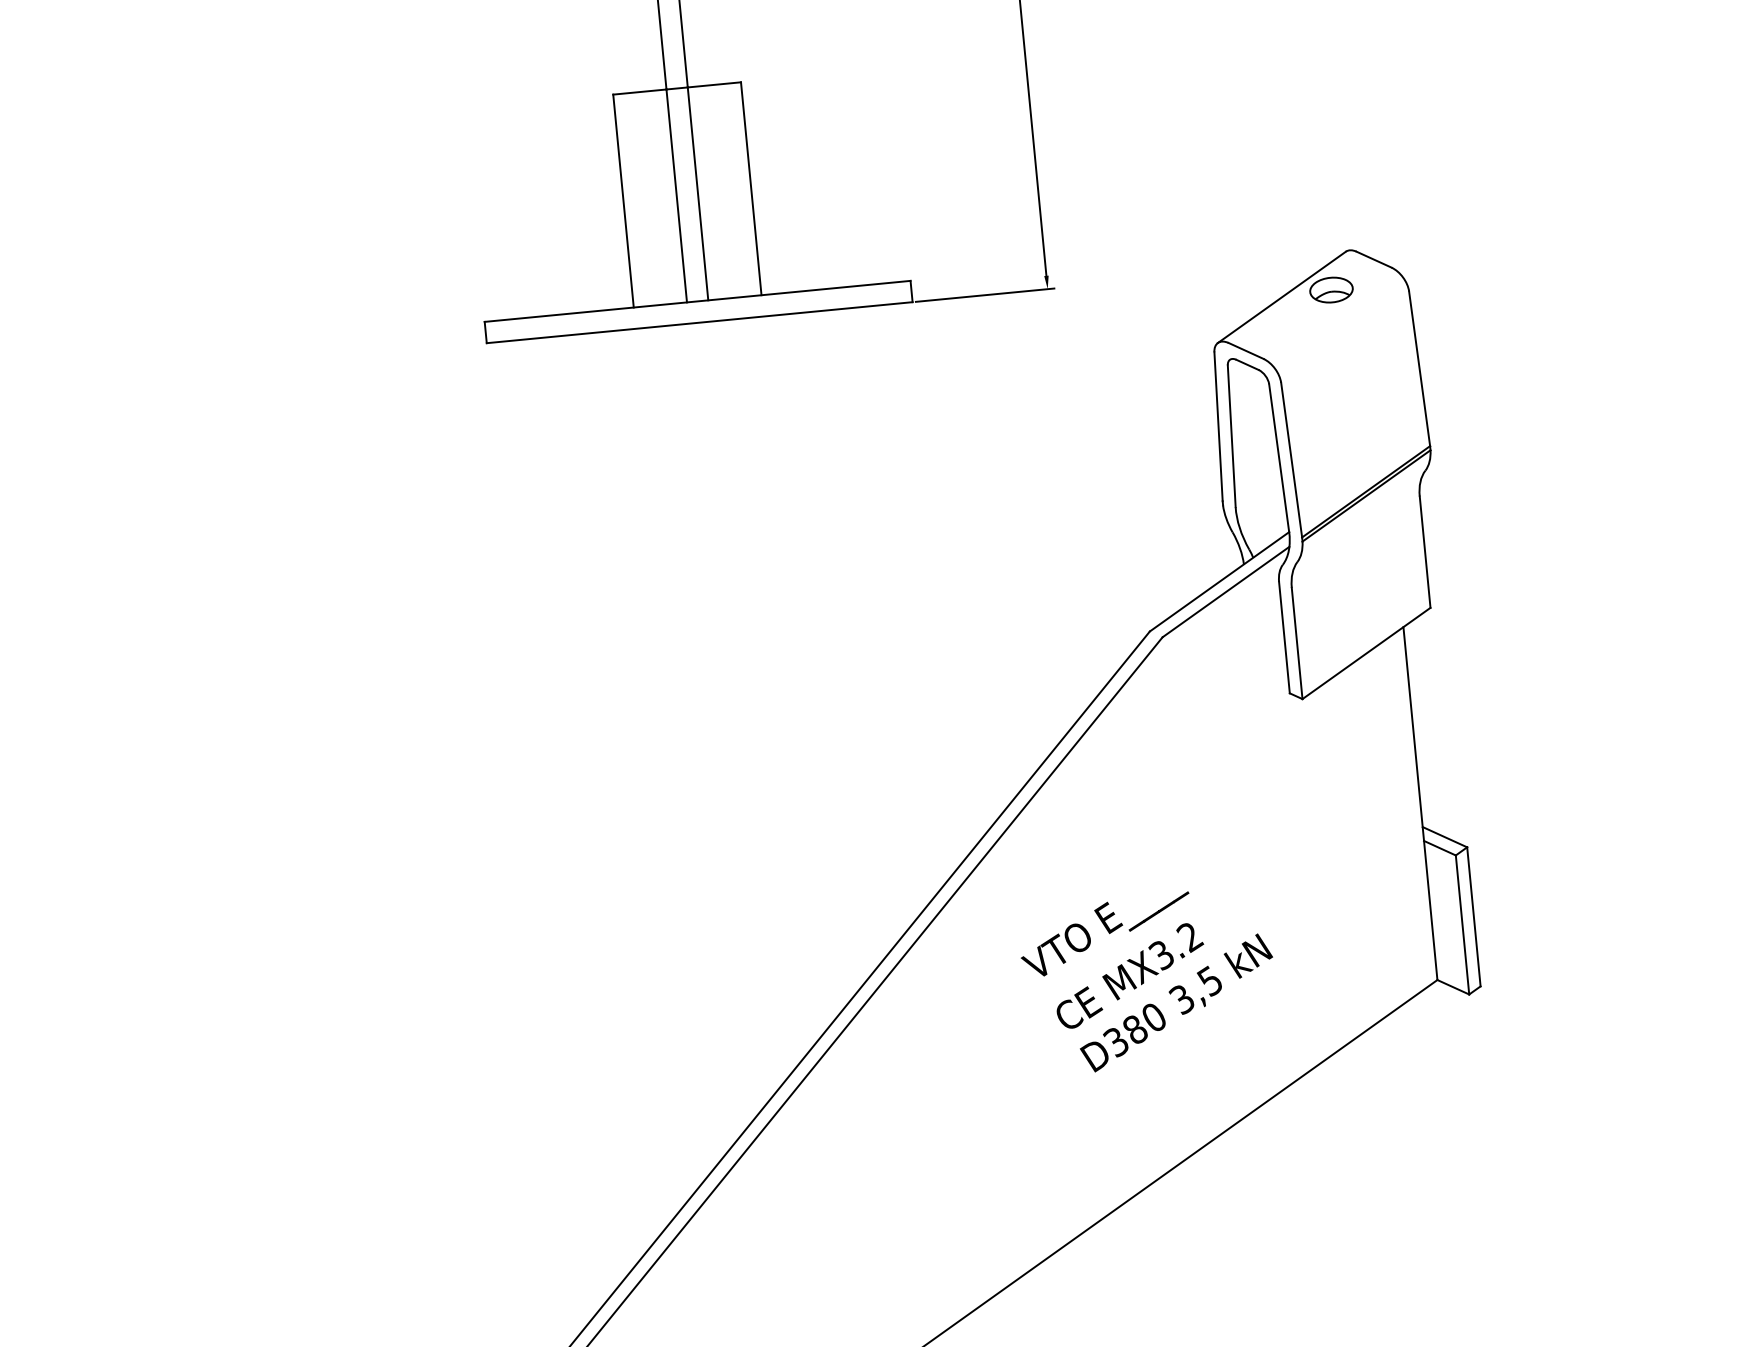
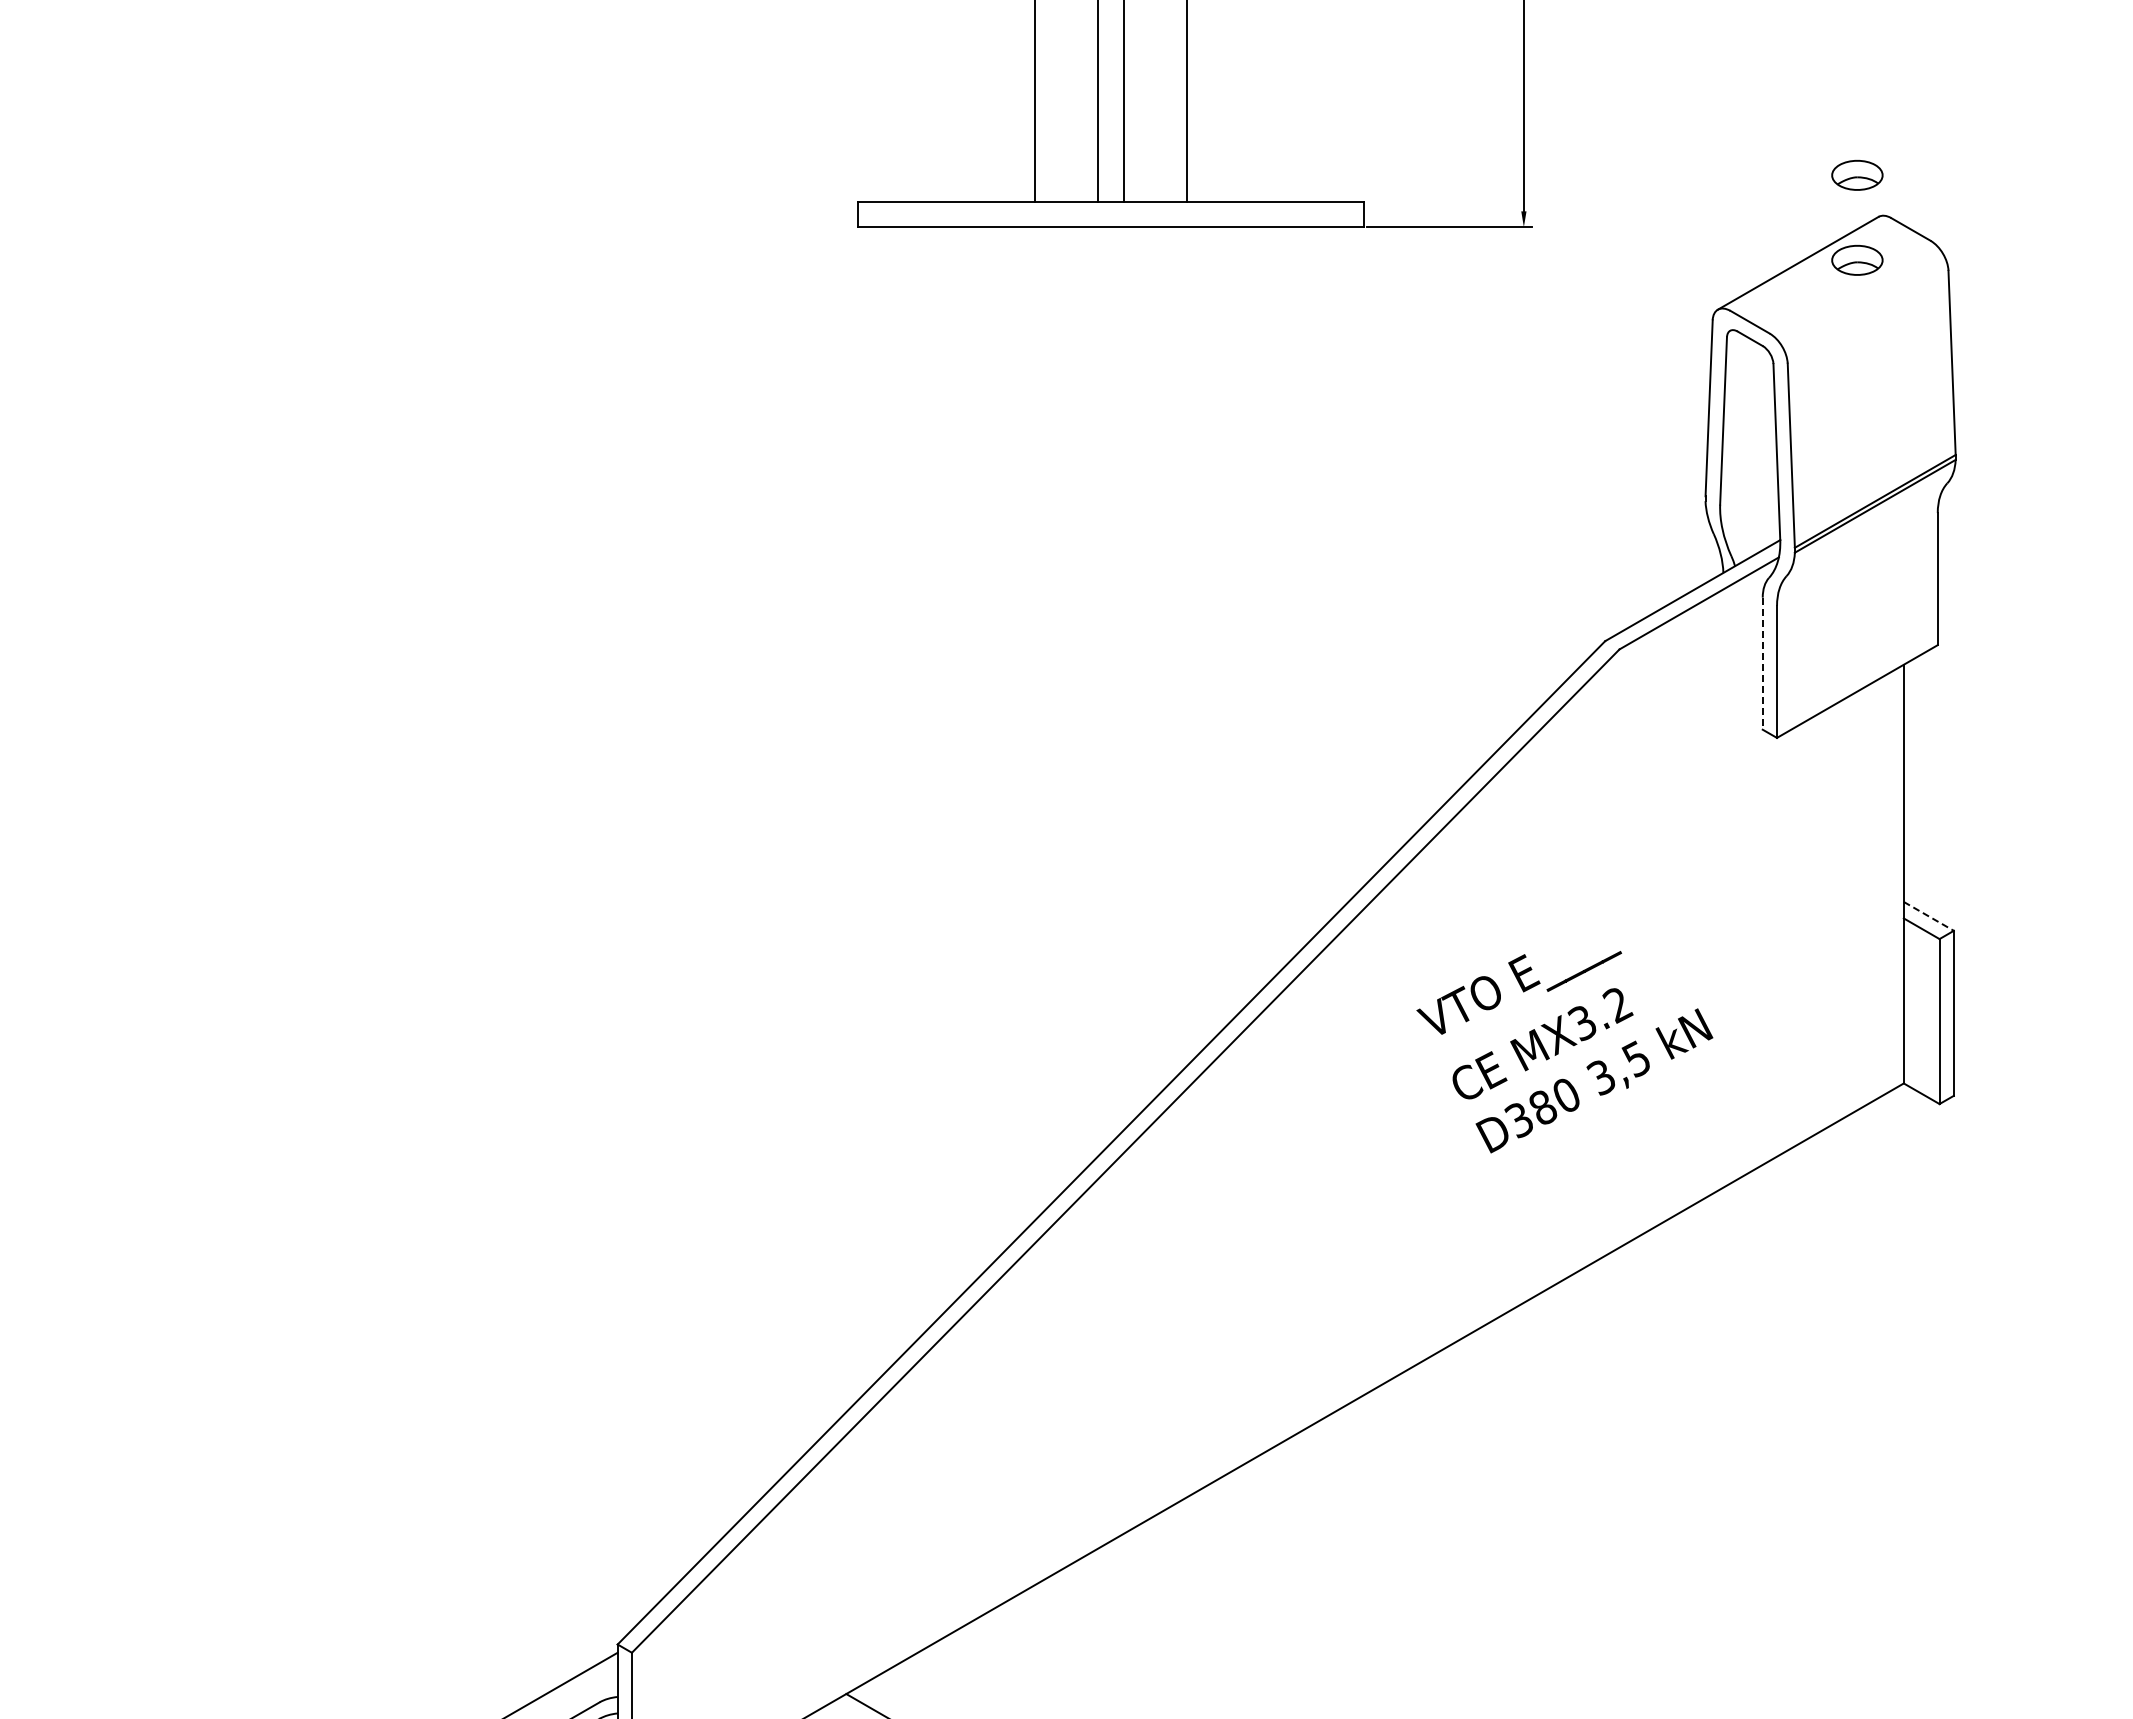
part: (1324, 218) -> (1857, 175), added
line: (1284, 638) -> (1762, 664), solid -> dashed
line: (1444, 837) -> (1928, 916), solid -> dashed

